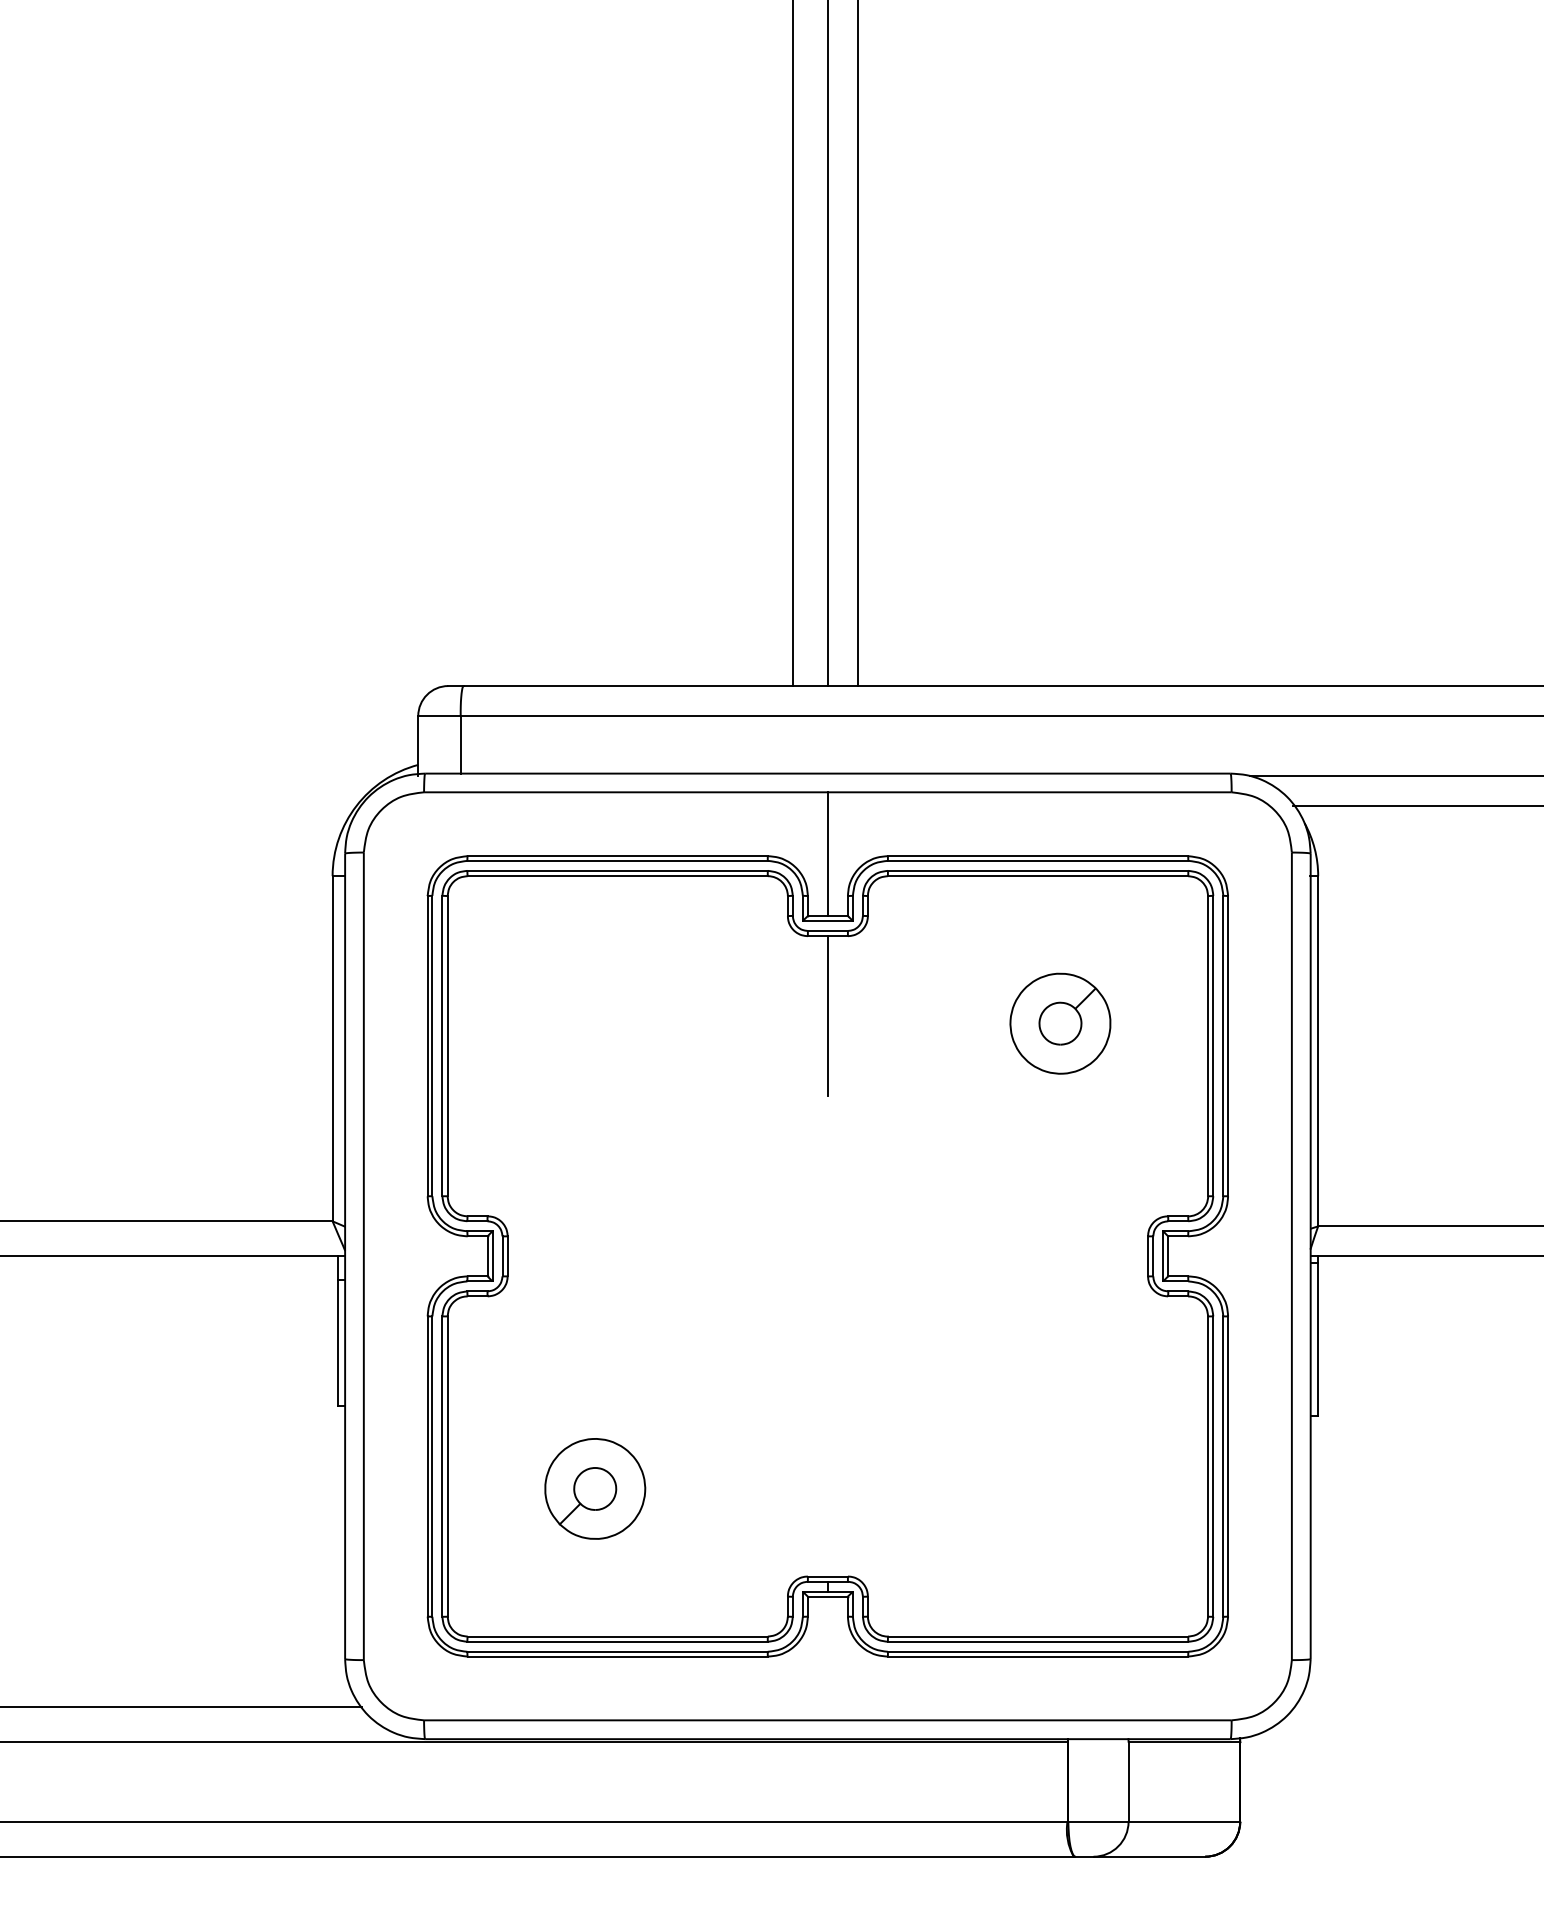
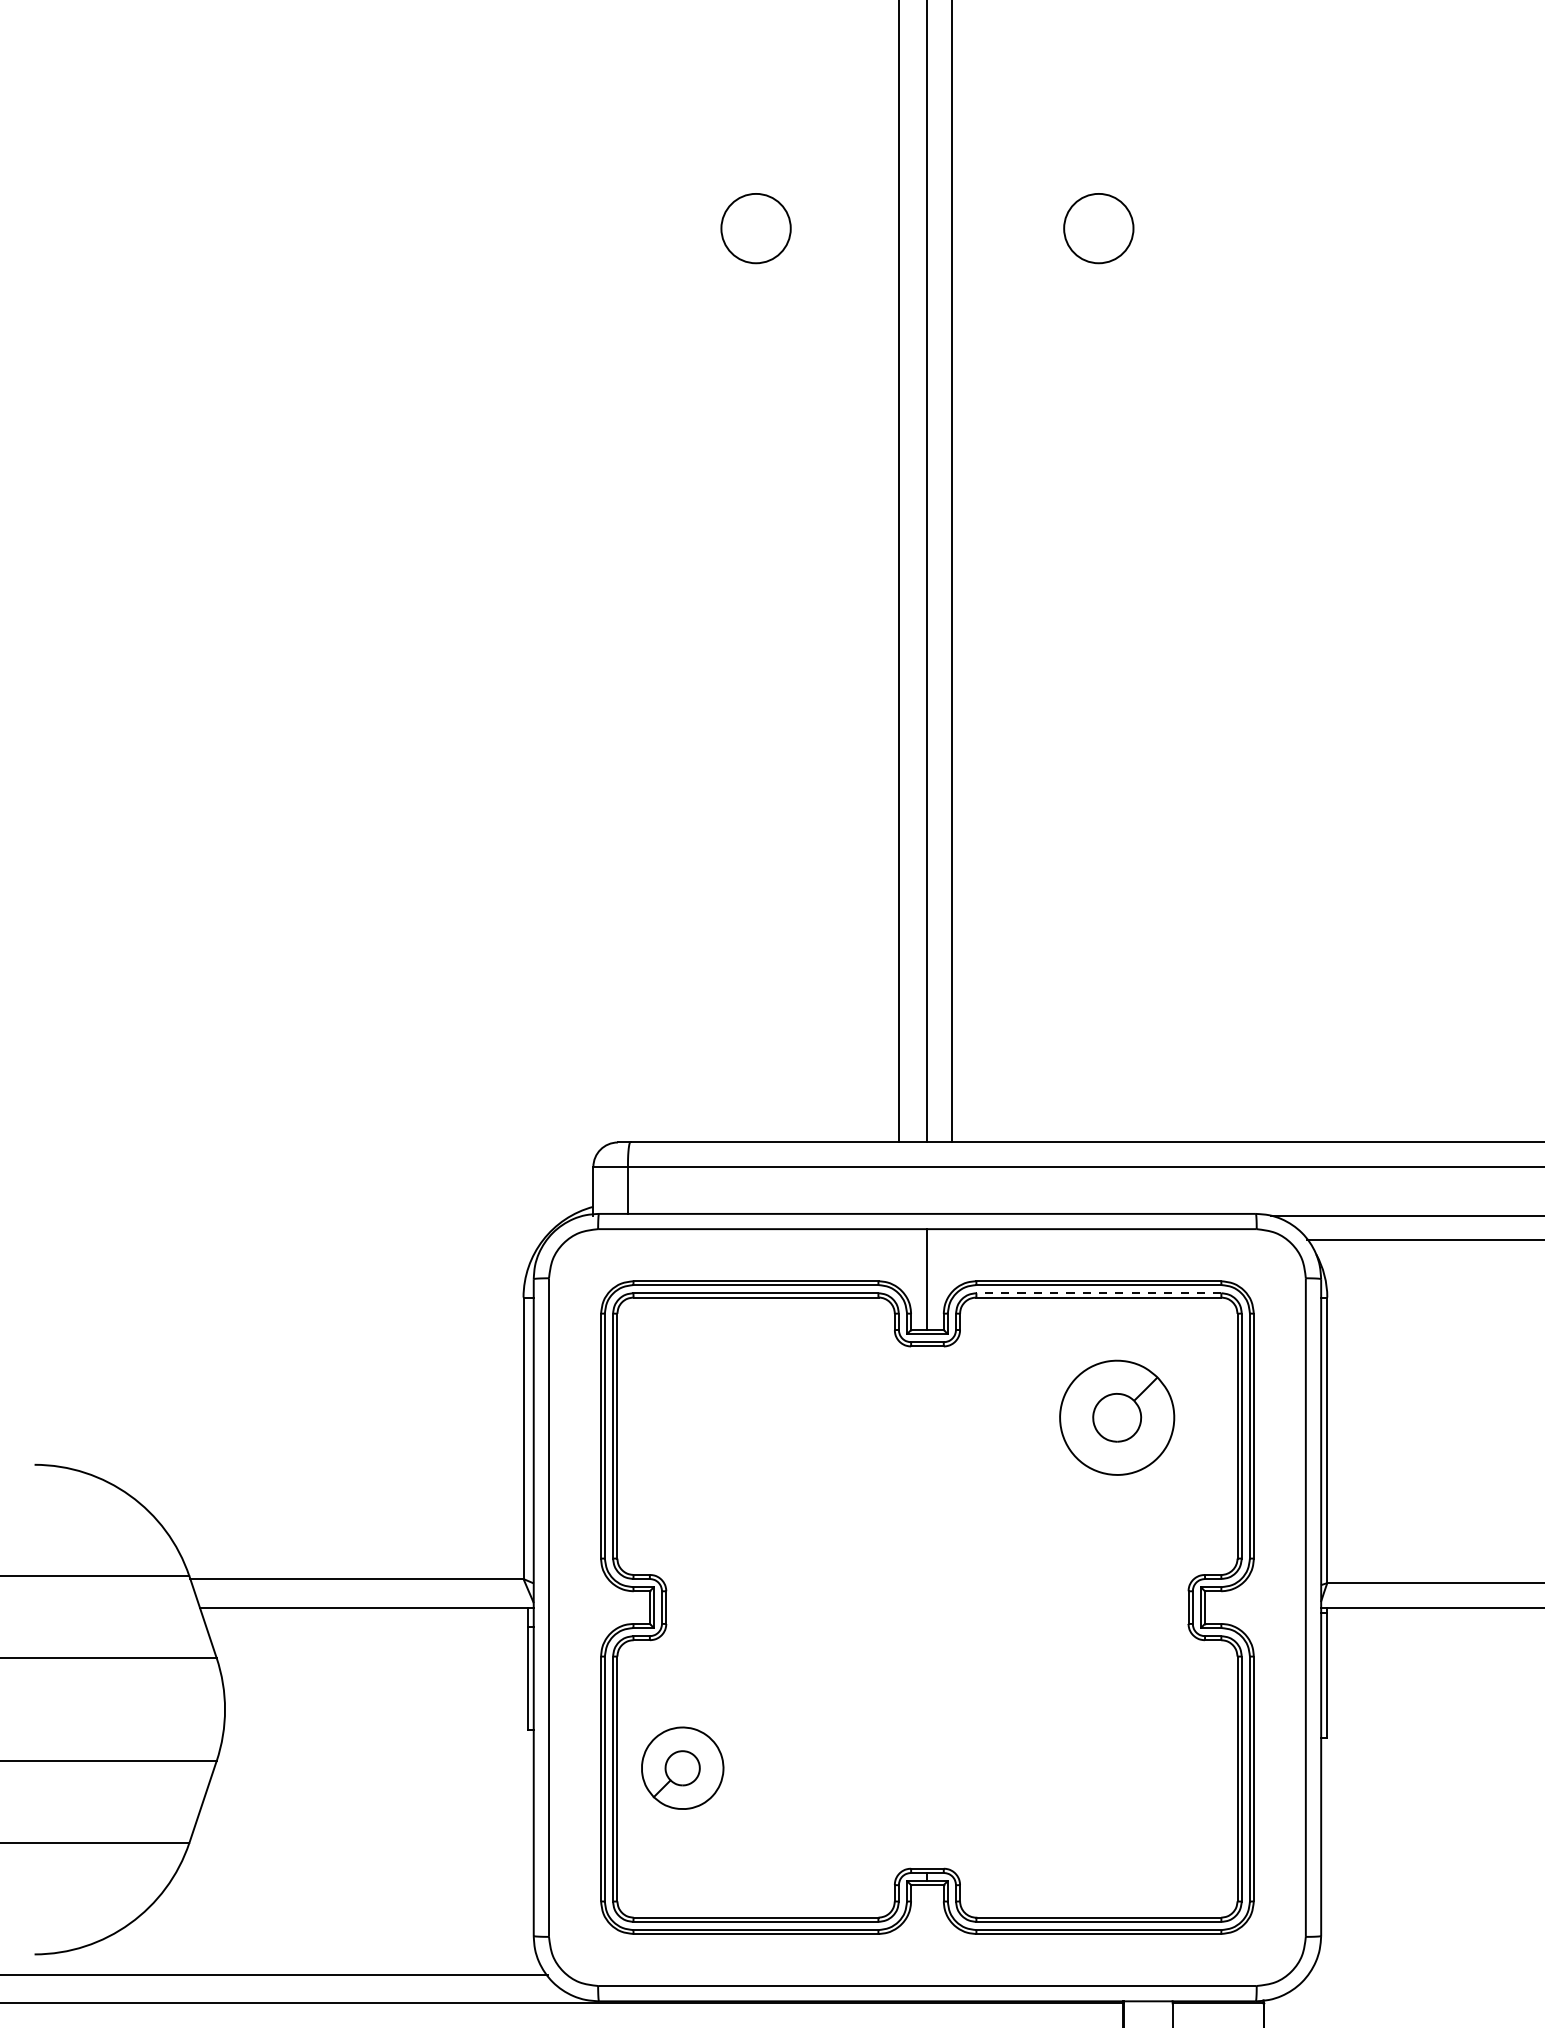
line: (1037, 871) -> (1098, 1293), solid -> dashed
line: (827, 1015) -> (927, 1411), removed
part: (1059, 1023) -> (1116, 1417), size x1.4
part: (594, 1487) -> (682, 1767), moved

